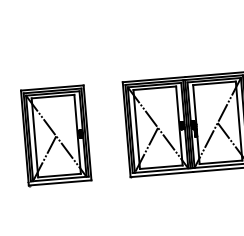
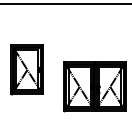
part: (54, 135) -> (26, 69), moved

